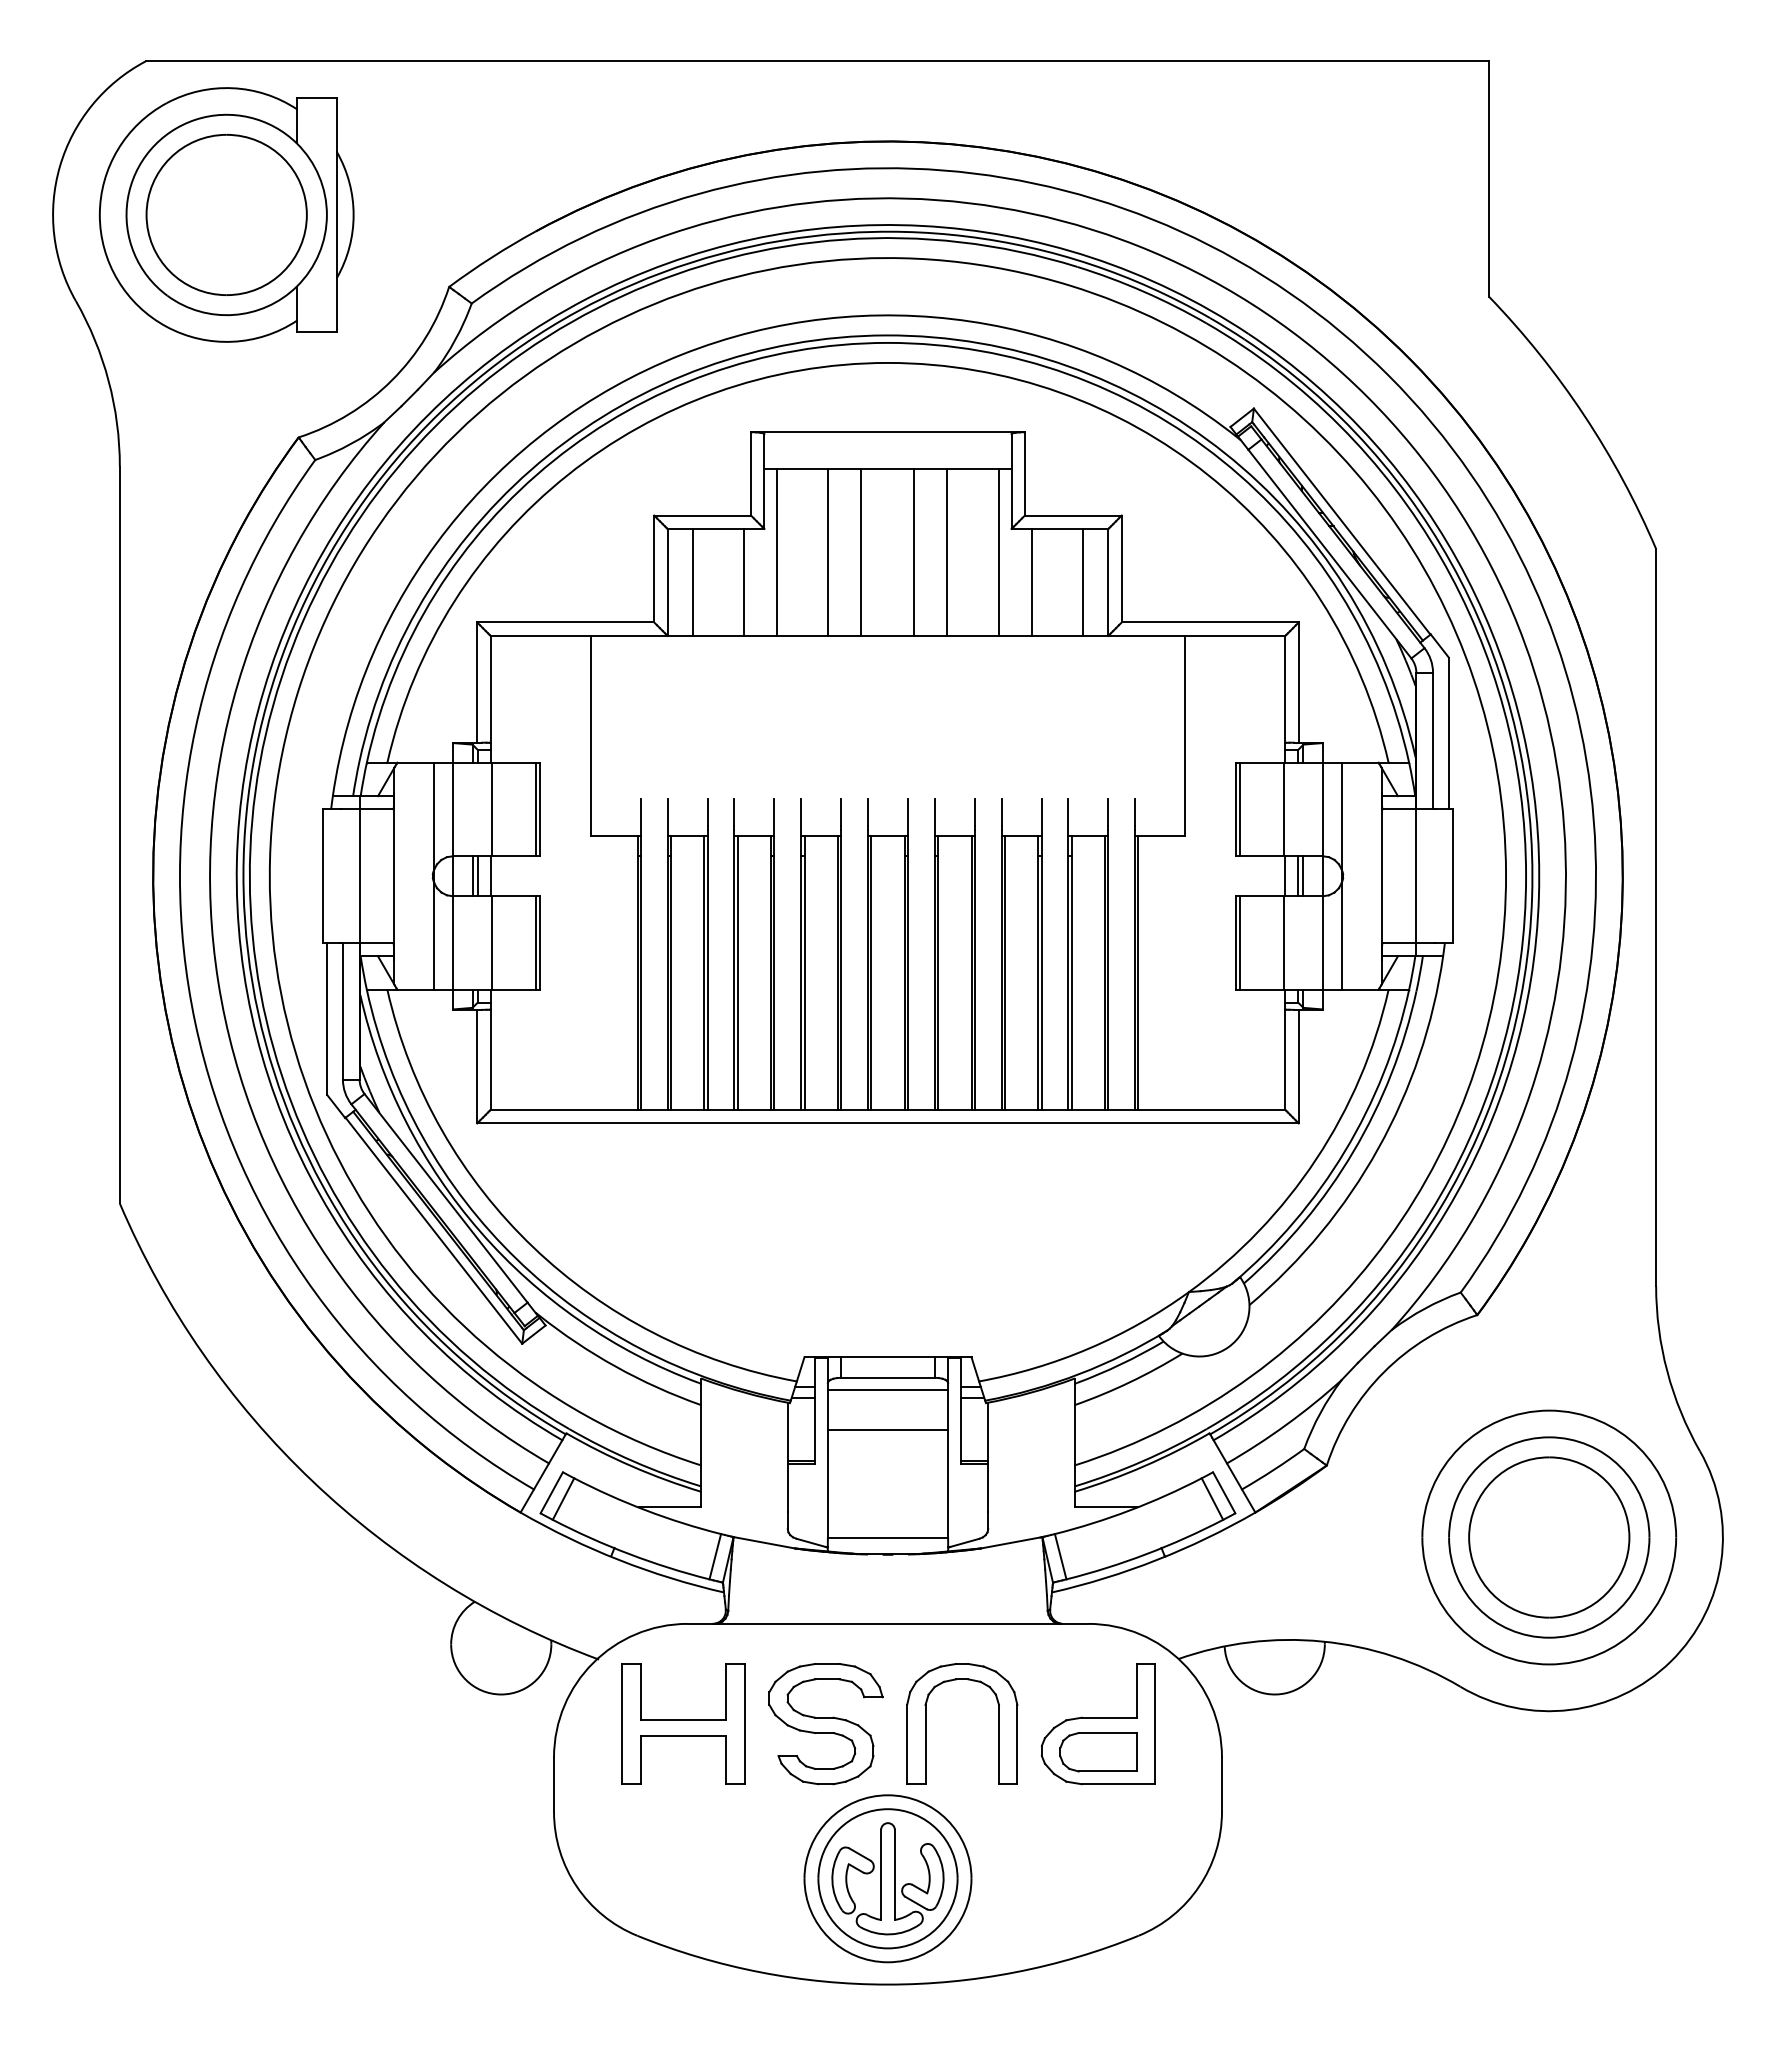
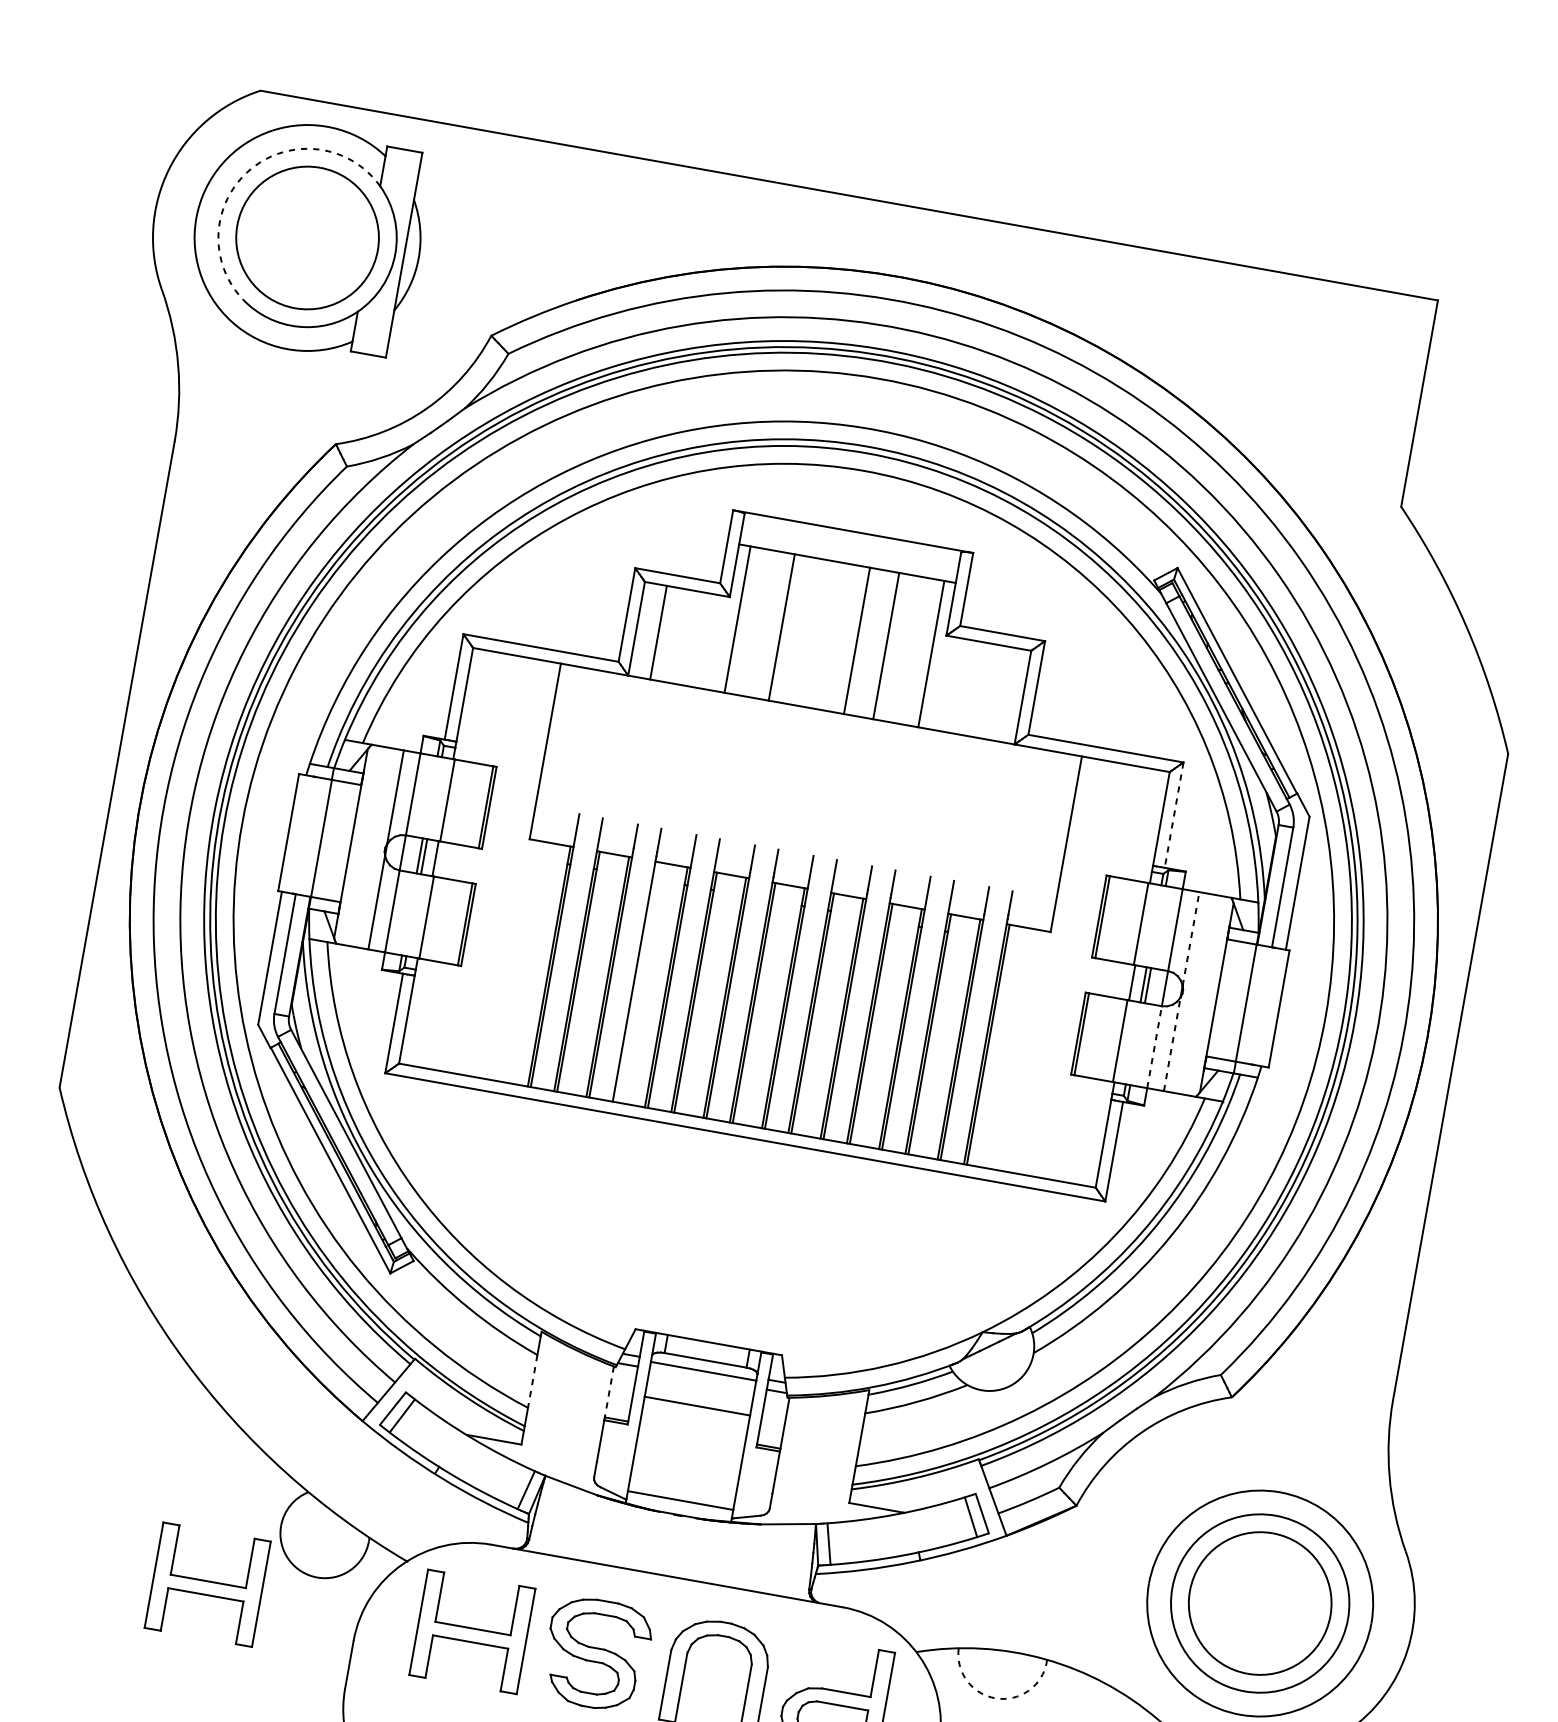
arc: (150, 150) -> (250, 169), solid -> dashed
line: (861, 551) -> (811, 632), removed
line: (744, 581) -> (704, 640), removed
line: (1031, 581) -> (955, 684), removed
line: (1083, 581) -> (1001, 692), removed
line: (1298, 683) -> (1173, 815), solid -> dashed
line: (1341, 816) -> (1190, 939), solid -> dashed
line: (1341, 936) -> (1171, 1044), solid -> dashed
line: (1322, 943) -> (1154, 1047), solid -> dashed
line: (737, 973) -> (636, 982), removed
line: (787, 1432) -> (608, 1392), solid -> dashed
line: (700, 1435) -> (532, 1381), solid -> dashed
arc: (1276, 1694) -> (996, 1698), solid -> dashed
part: (381, 1723) -> (207, 1584), added

